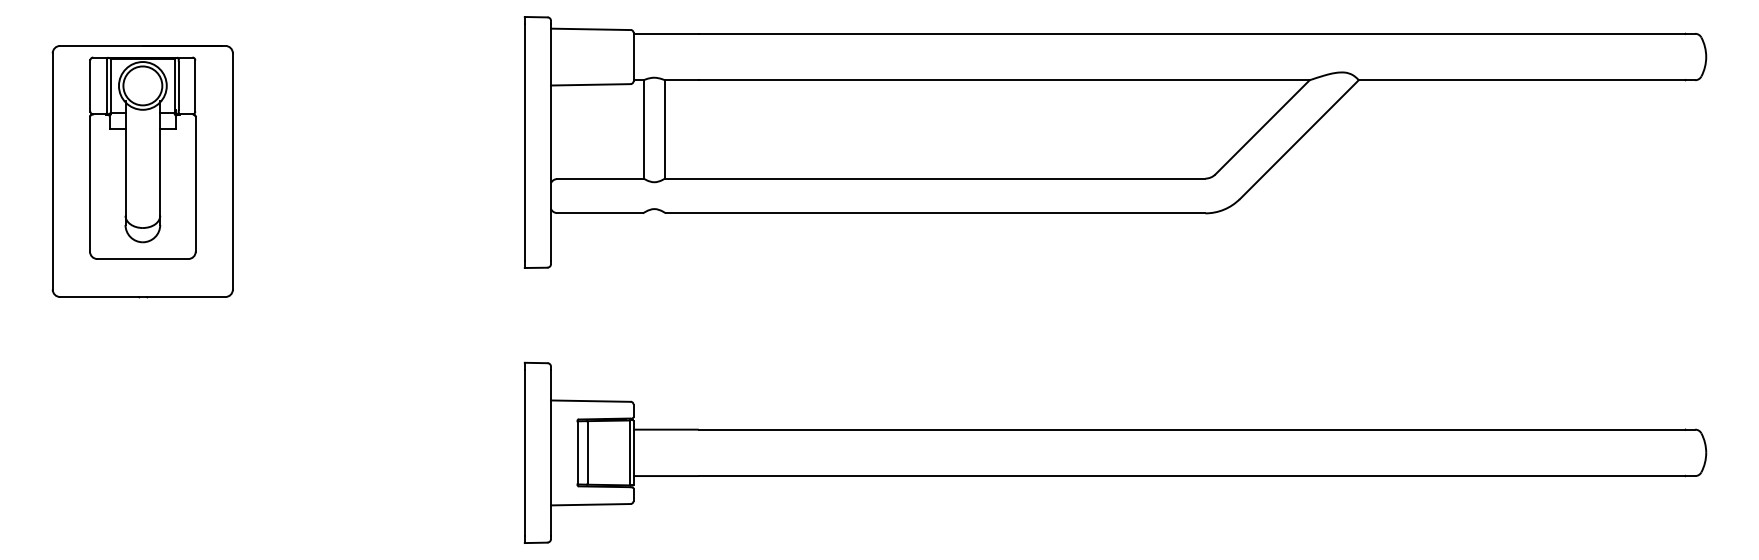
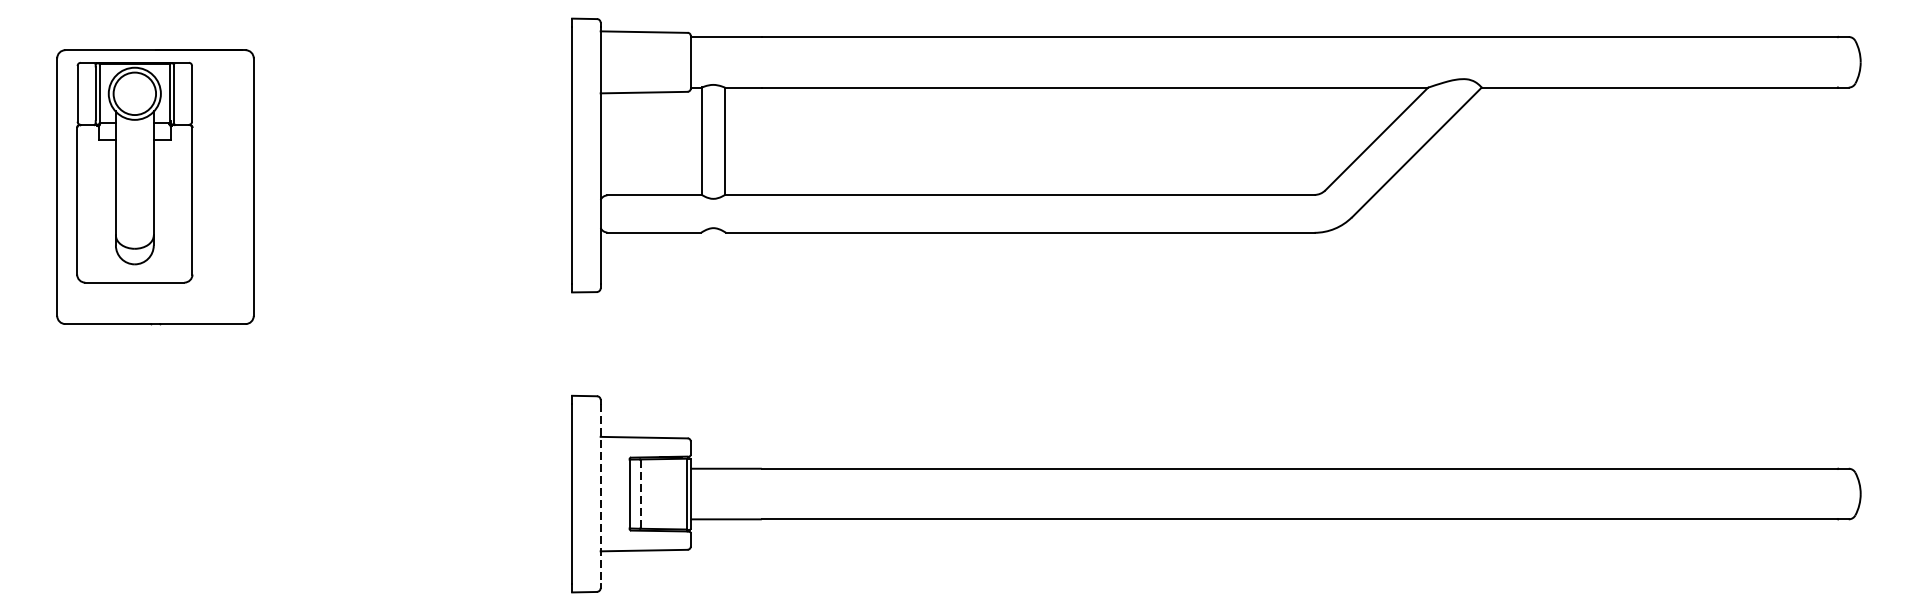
part: (142, 157) -> (134, 171), moved
line: (550, 452) -> (600, 493), solid -> dashed
line: (588, 452) -> (641, 493), solid -> dashed

